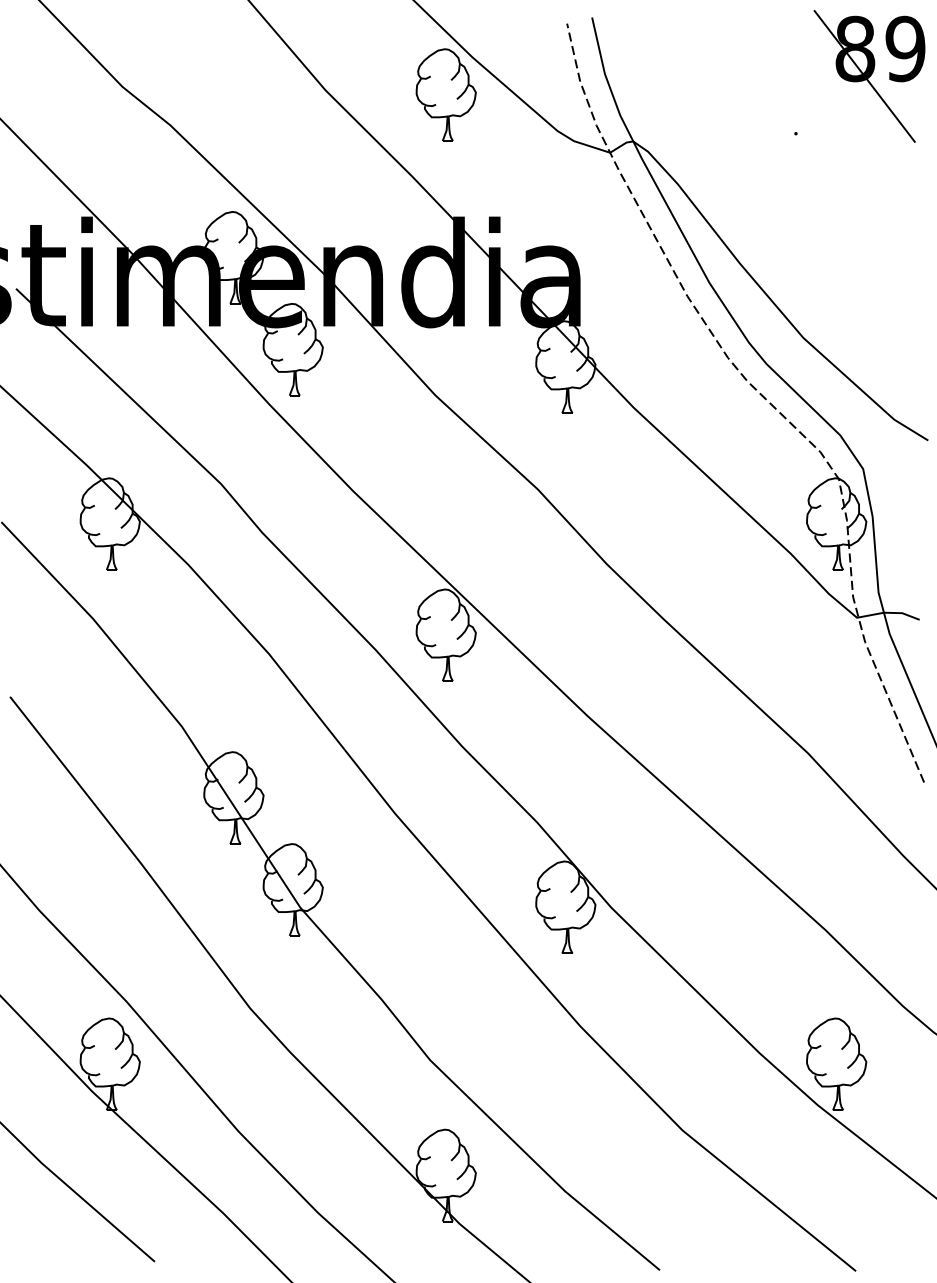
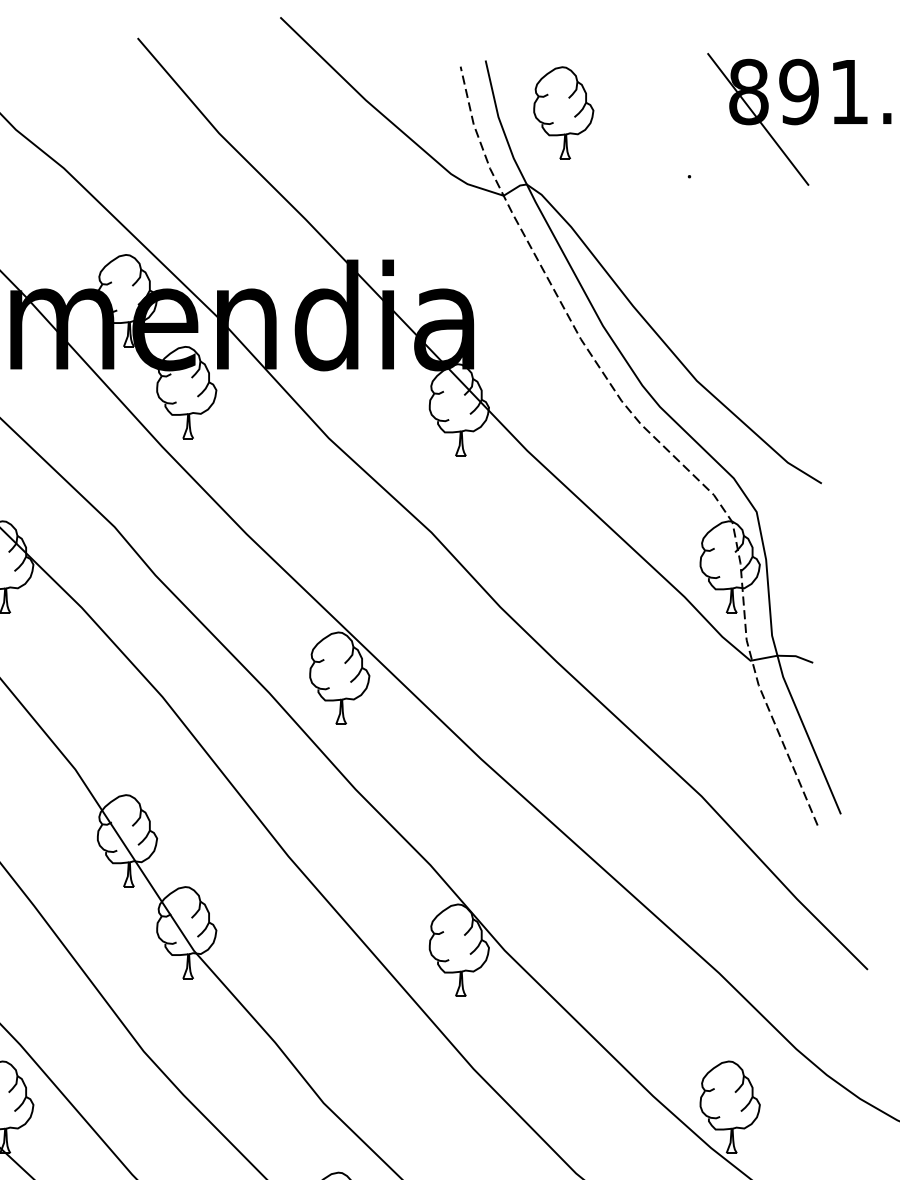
part: (445, 94) -> (563, 112), moved

